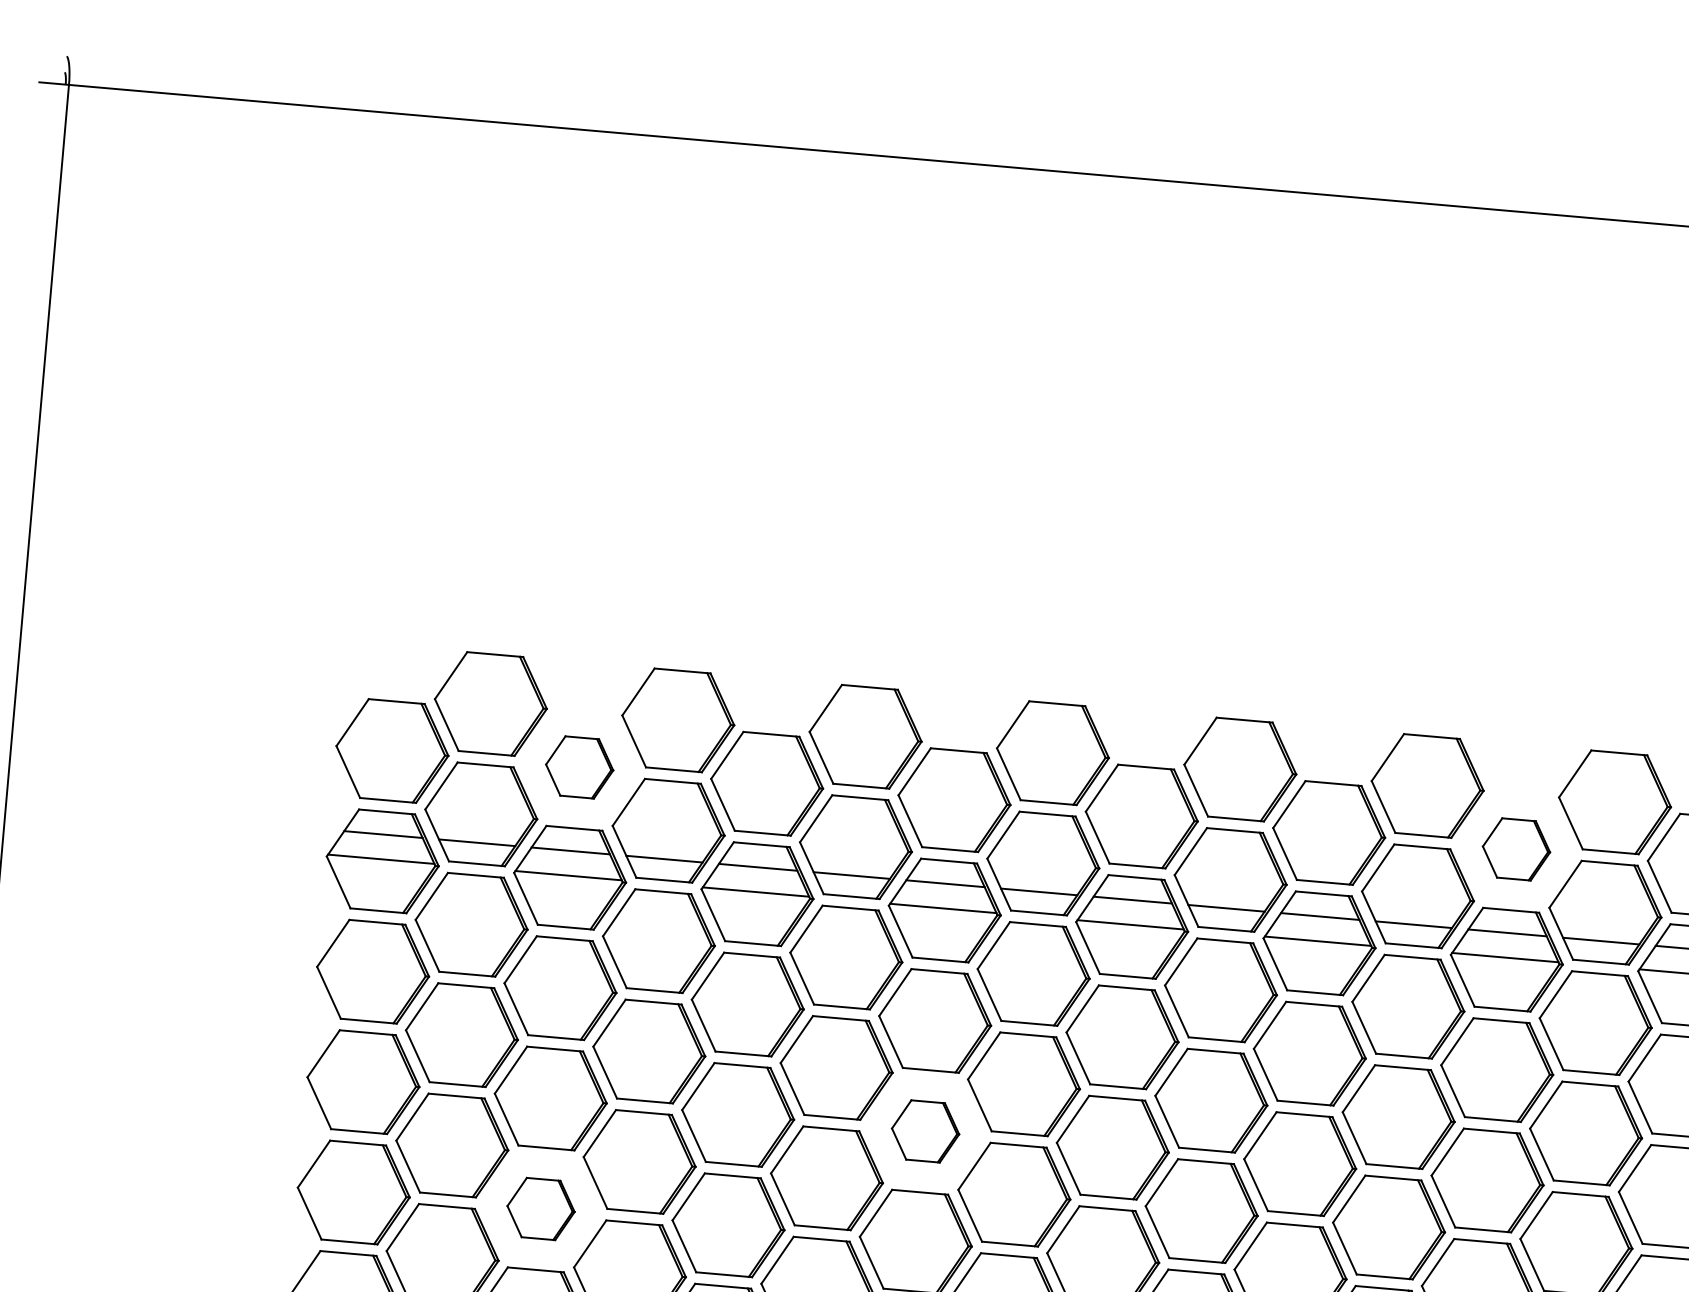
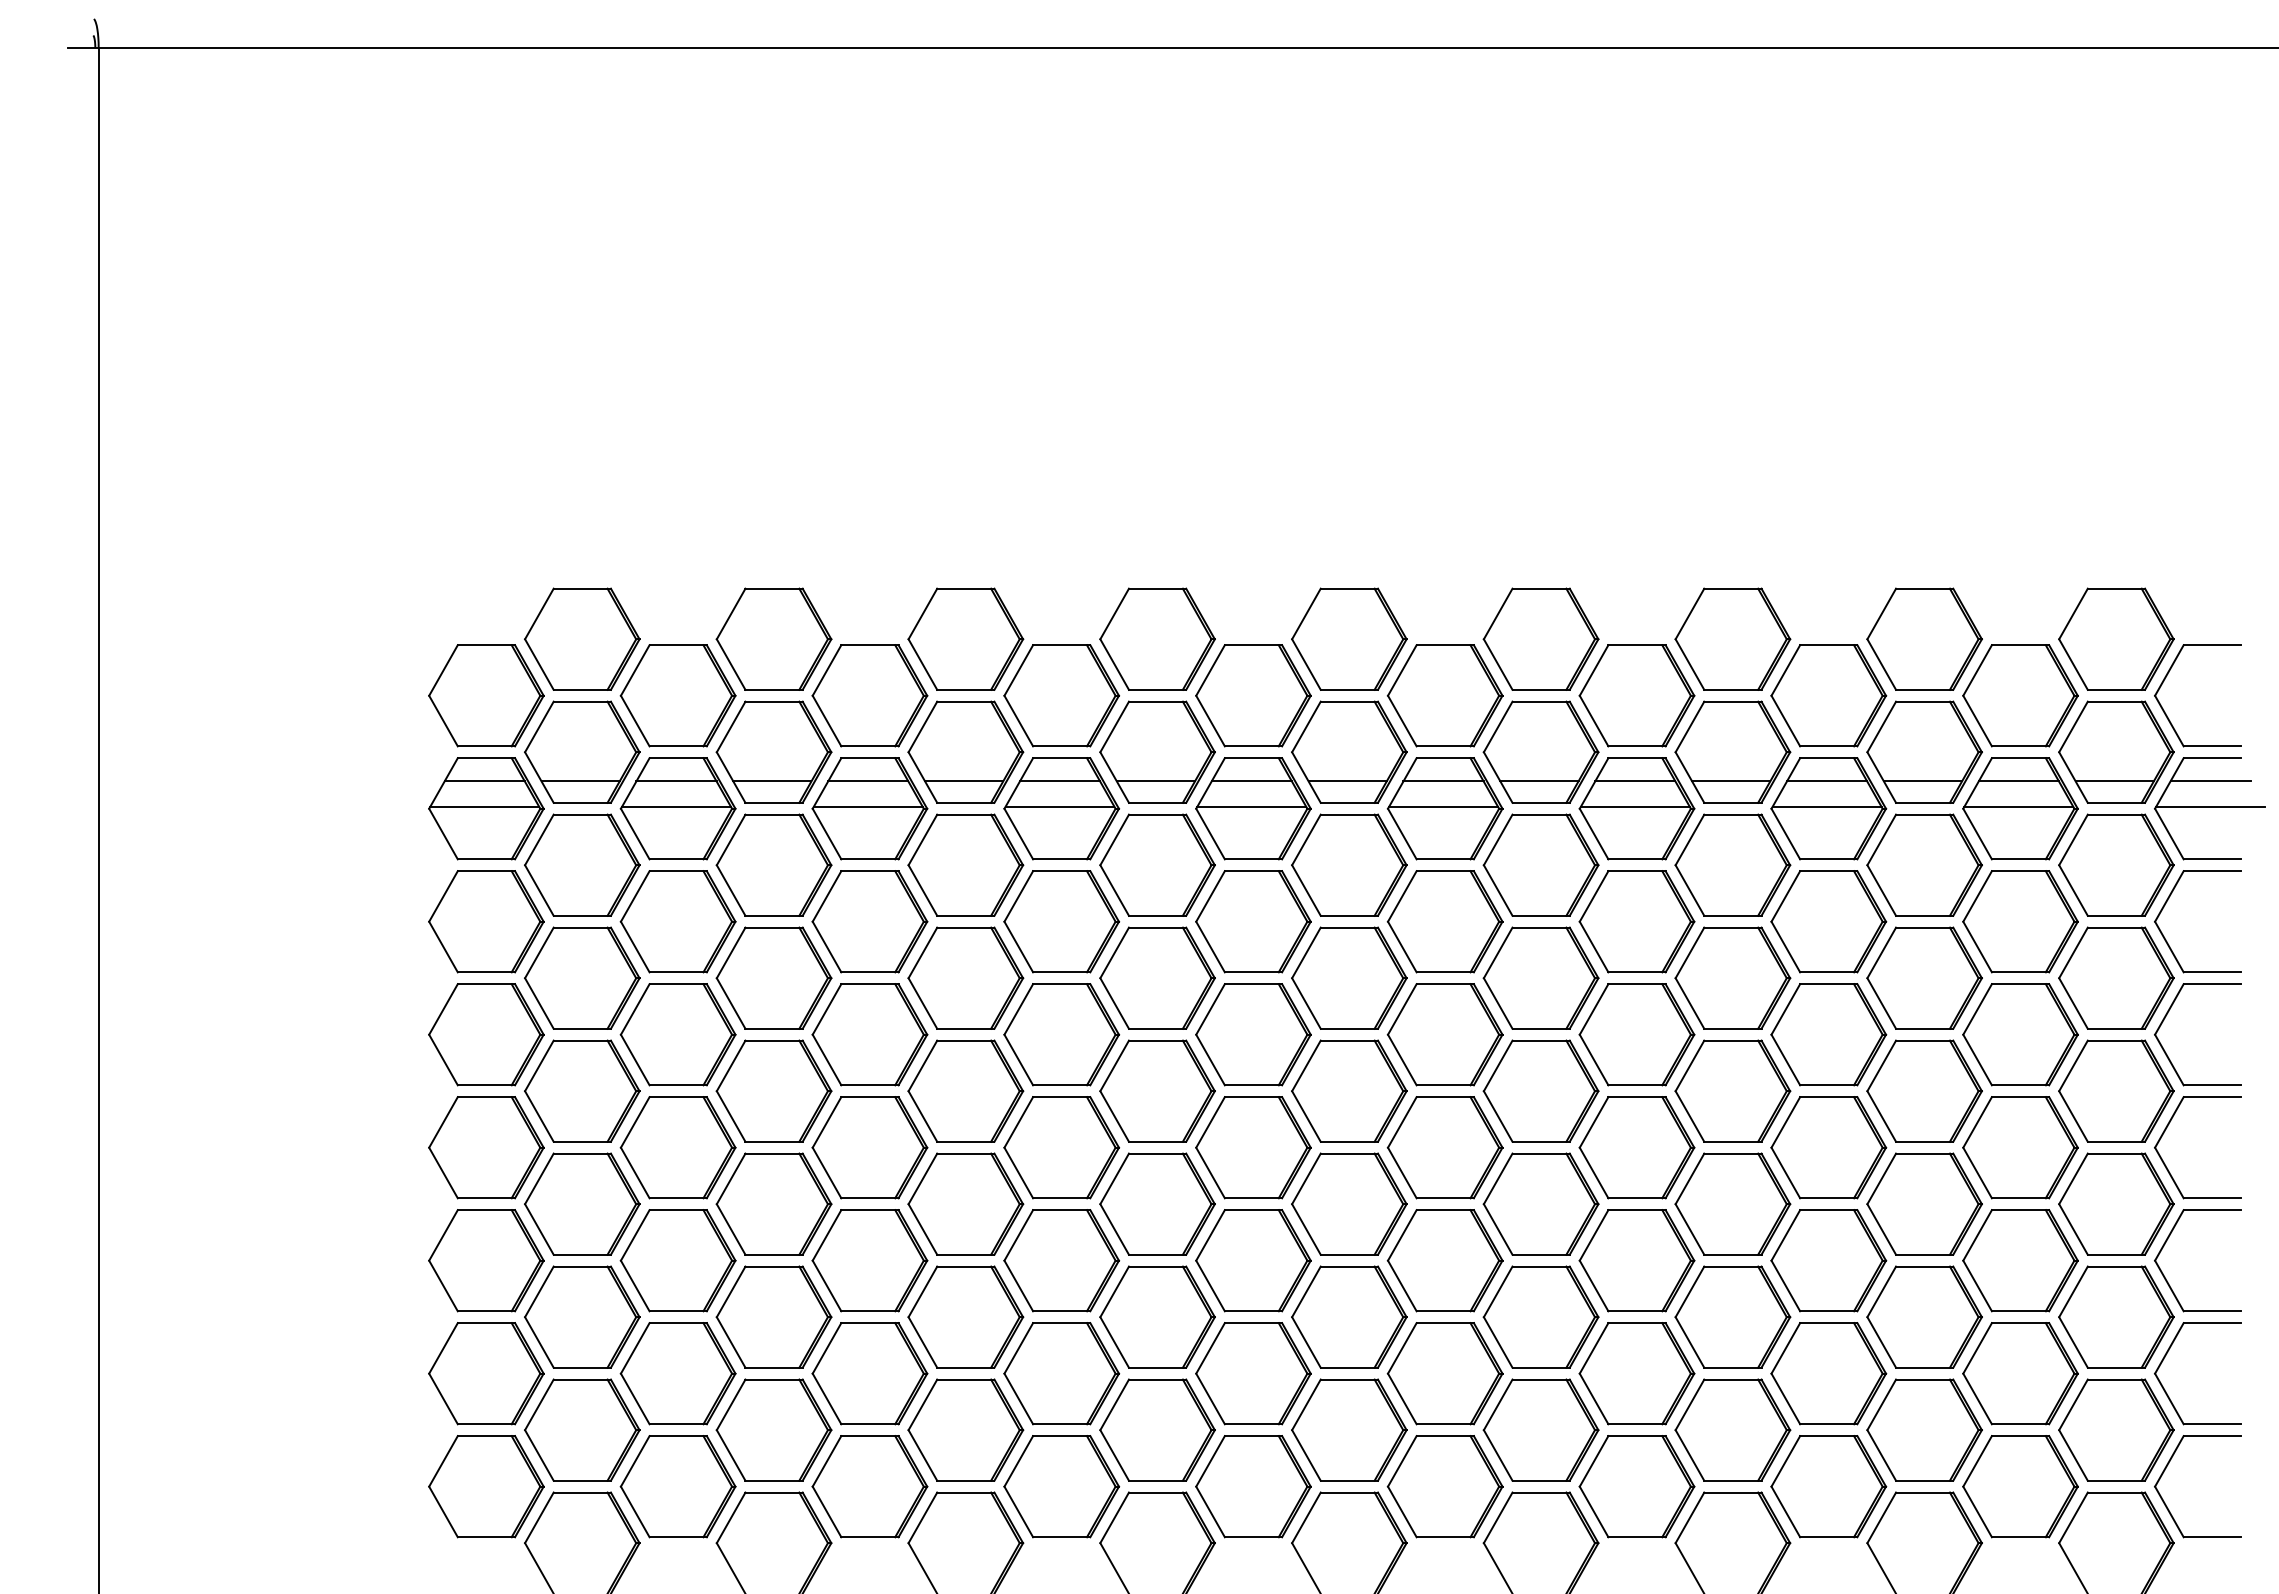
part: (579, 767) -> (677, 695), size x1.67
part: (1516, 849) -> (1636, 695), size x1.67
part: (925, 1131) -> (1061, 1034), size x1.67
part: (540, 1208) -> (677, 1147), size x1.67

